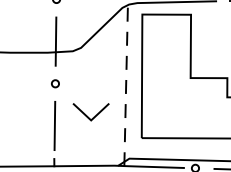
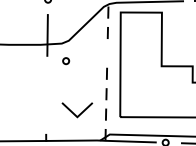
line: (126, 62) -> (107, 53), removed
circle: (55, 84) -> (66, 61), moved
line: (94, 114) -> (80, 112), moved
line: (54, 125) -> (46, 106), removed

